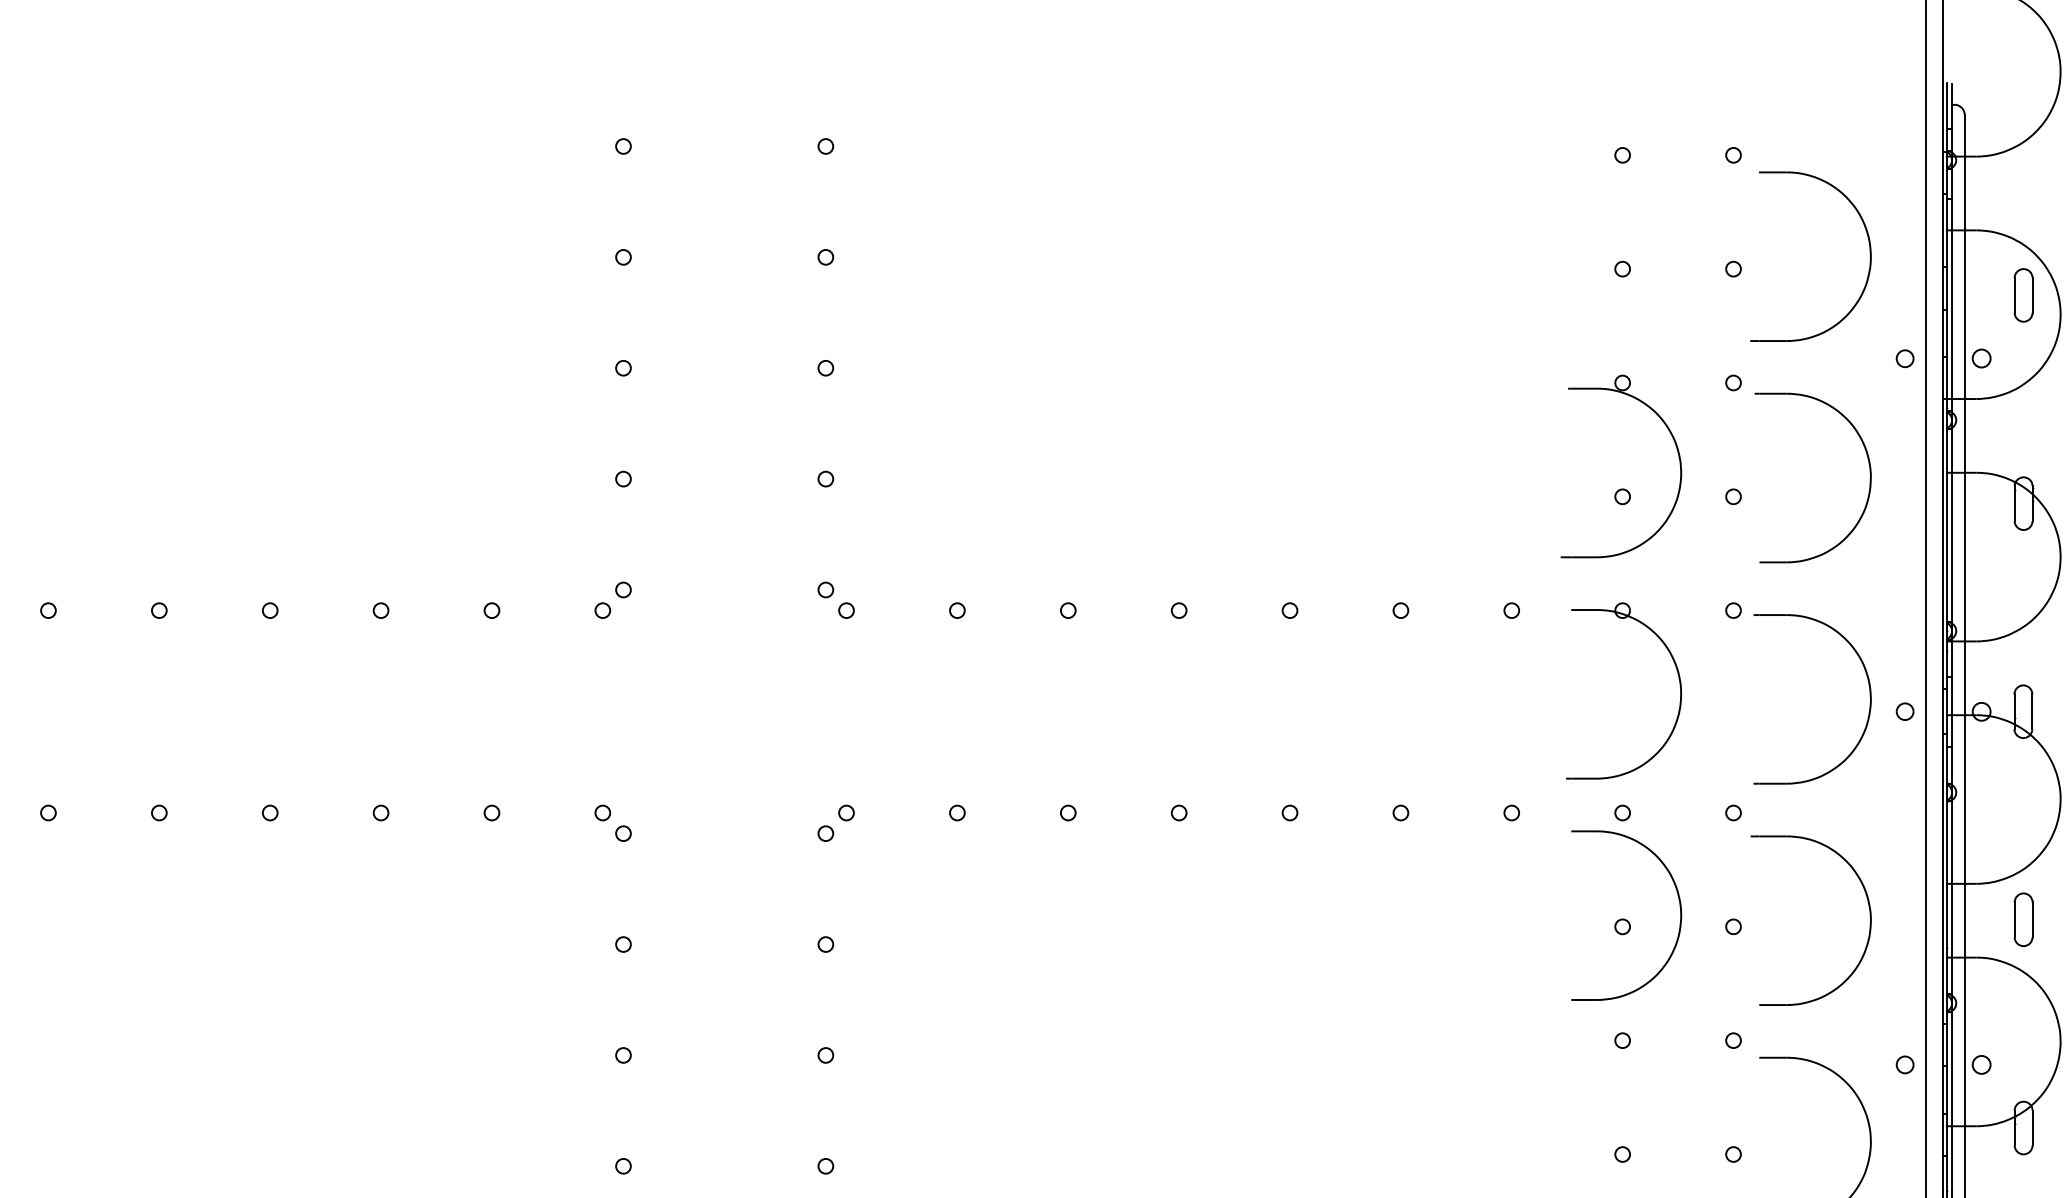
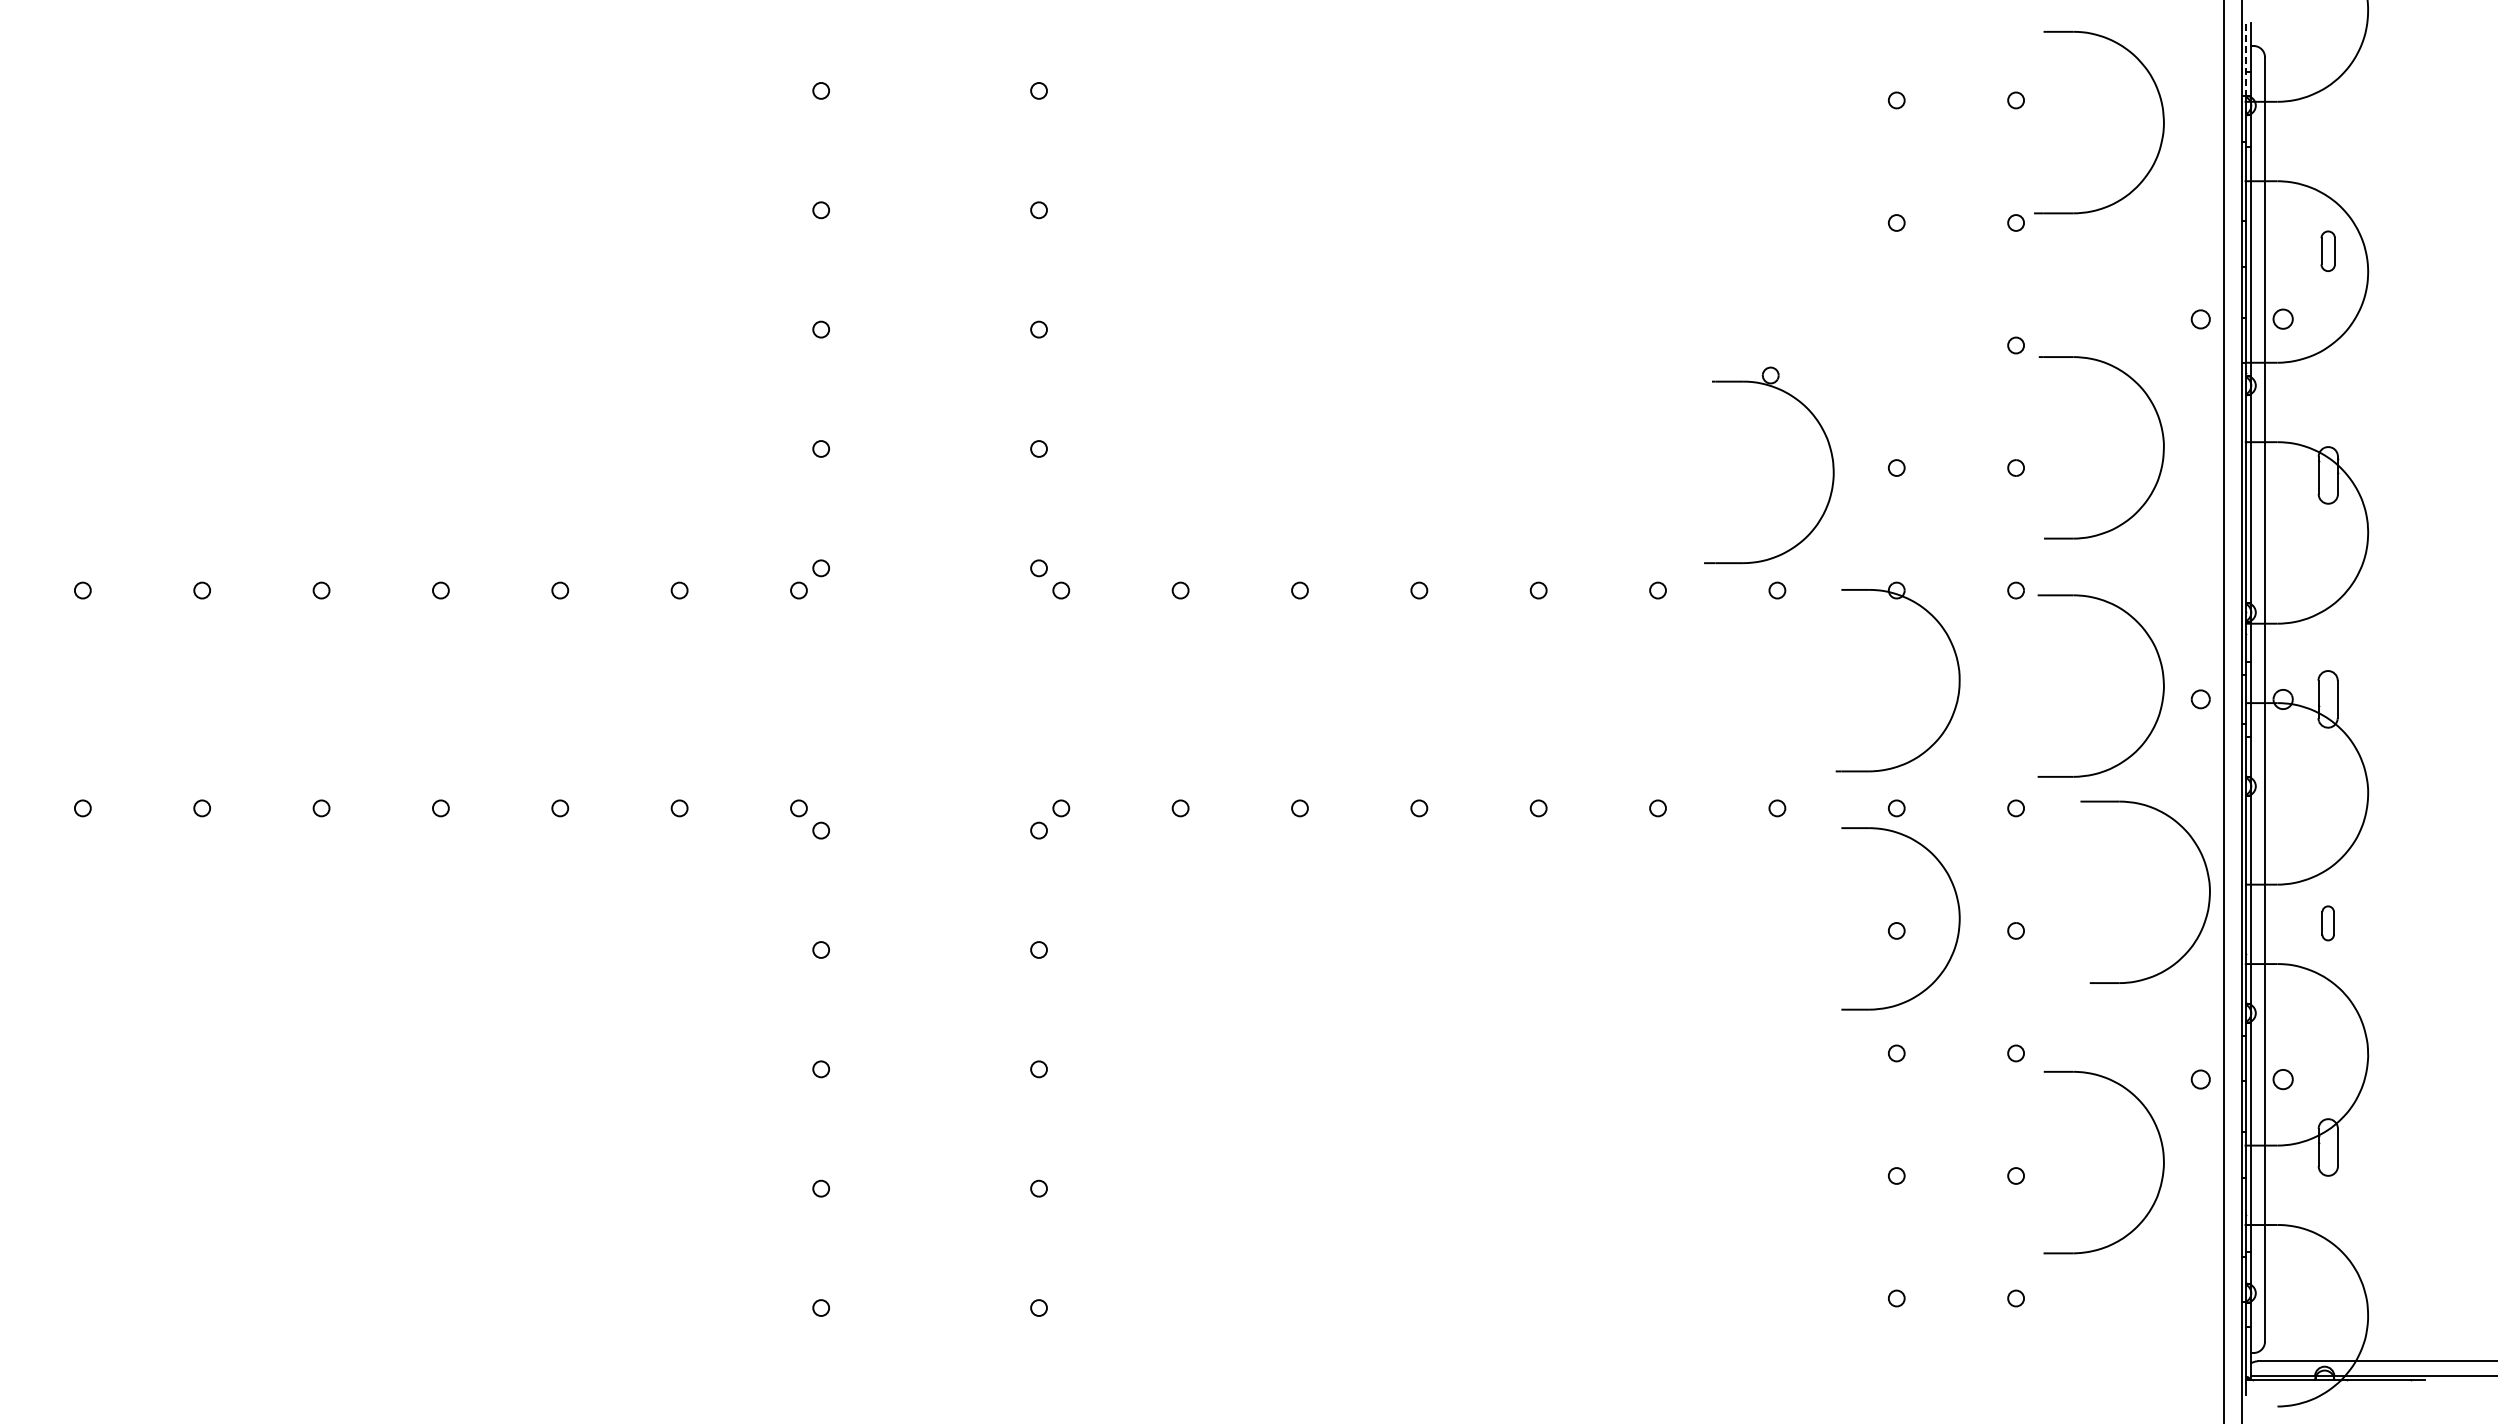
line: (1947, 117) -> (2246, 59), solid -> dashed
part: (1869, 252) -> (2162, 118), moved
part: (2022, 295) -> (2327, 251), size x0.7
part: (1676, 448) -> (1828, 446), moved
part: (1869, 915) -> (2208, 886), moved
part: (2022, 919) -> (2327, 923), size x0.6

